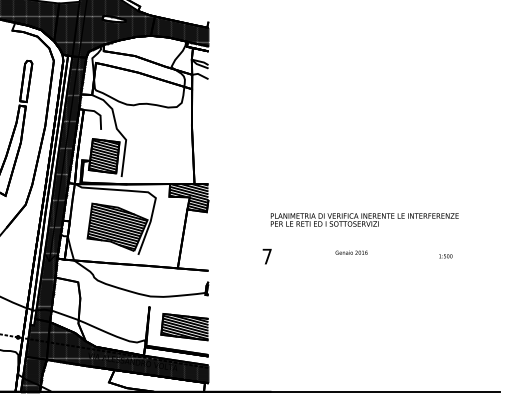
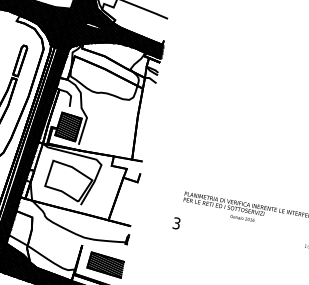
hatch: (188, 197) -> (125, 168), removed
hatch: (117, 226) -> (69, 181), removed
text: (351, 252) -> (242, 218), moved
text: (266, 256) -> (176, 223), 7 -> 3

